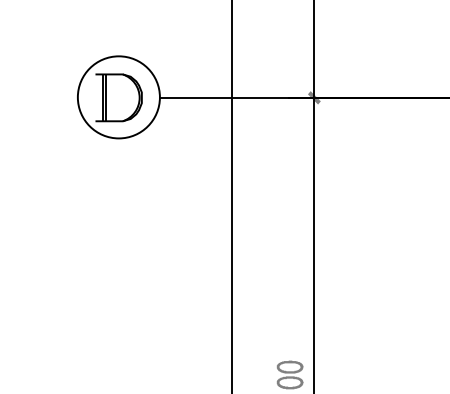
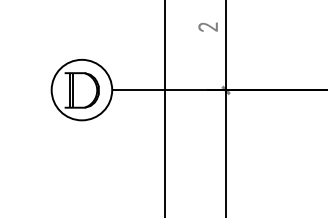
fill: (289, 11) -> (207, 26), added

